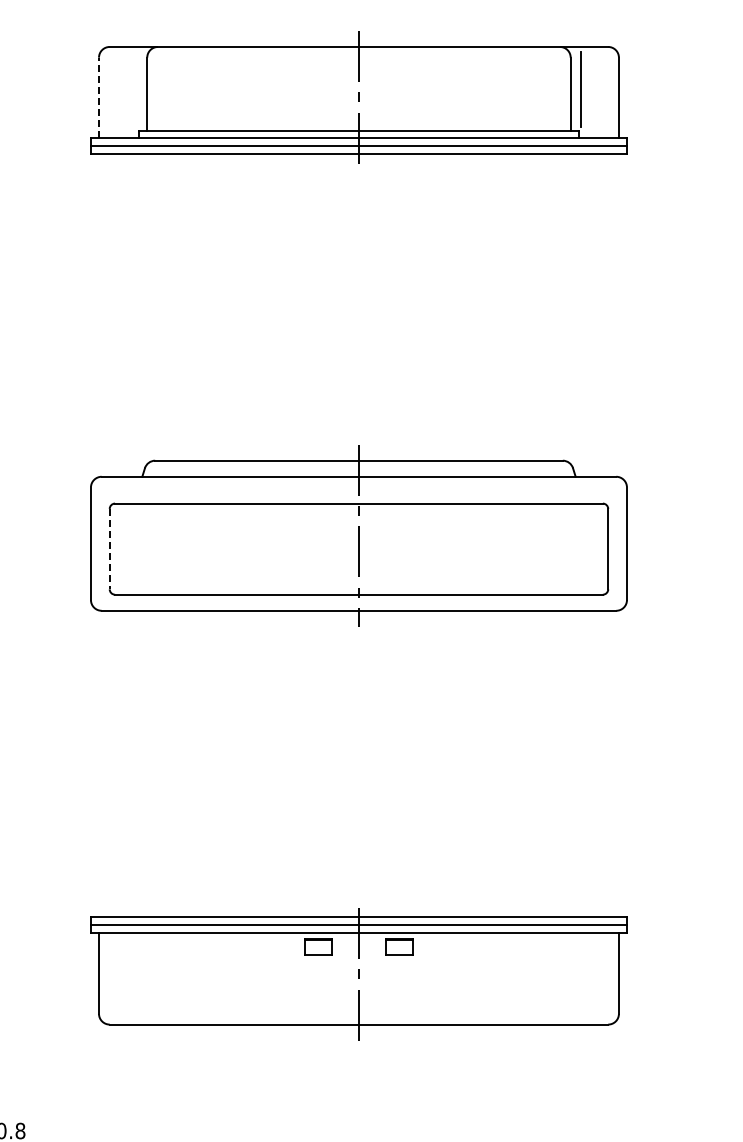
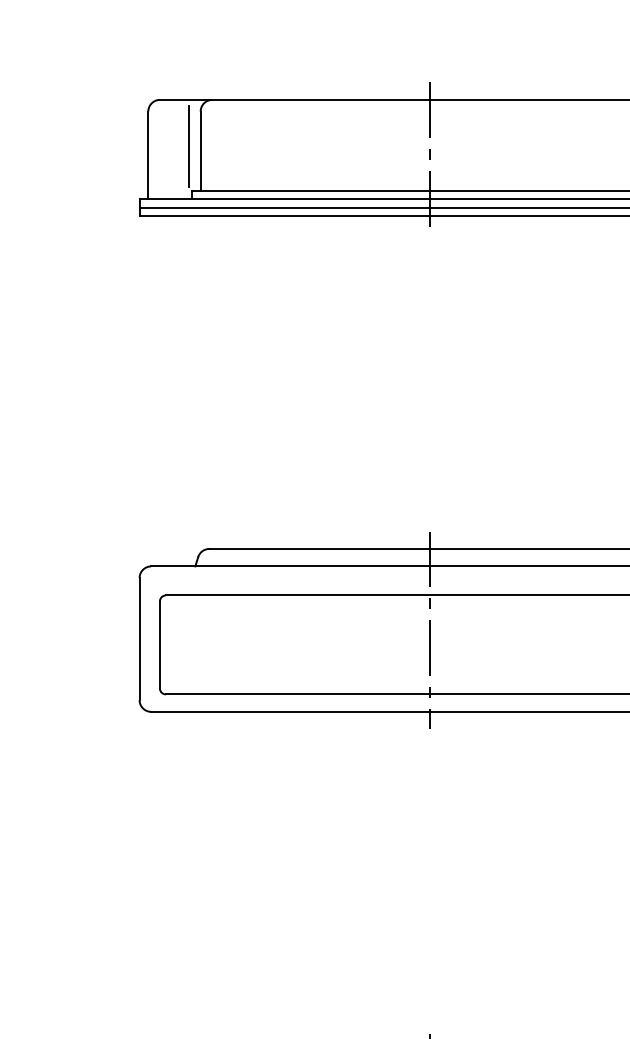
line: (136, 89) -> (189, 146), added
line: (99, 97) -> (148, 154), dashed -> solid
line: (109, 549) -> (159, 645), dashed -> solid

